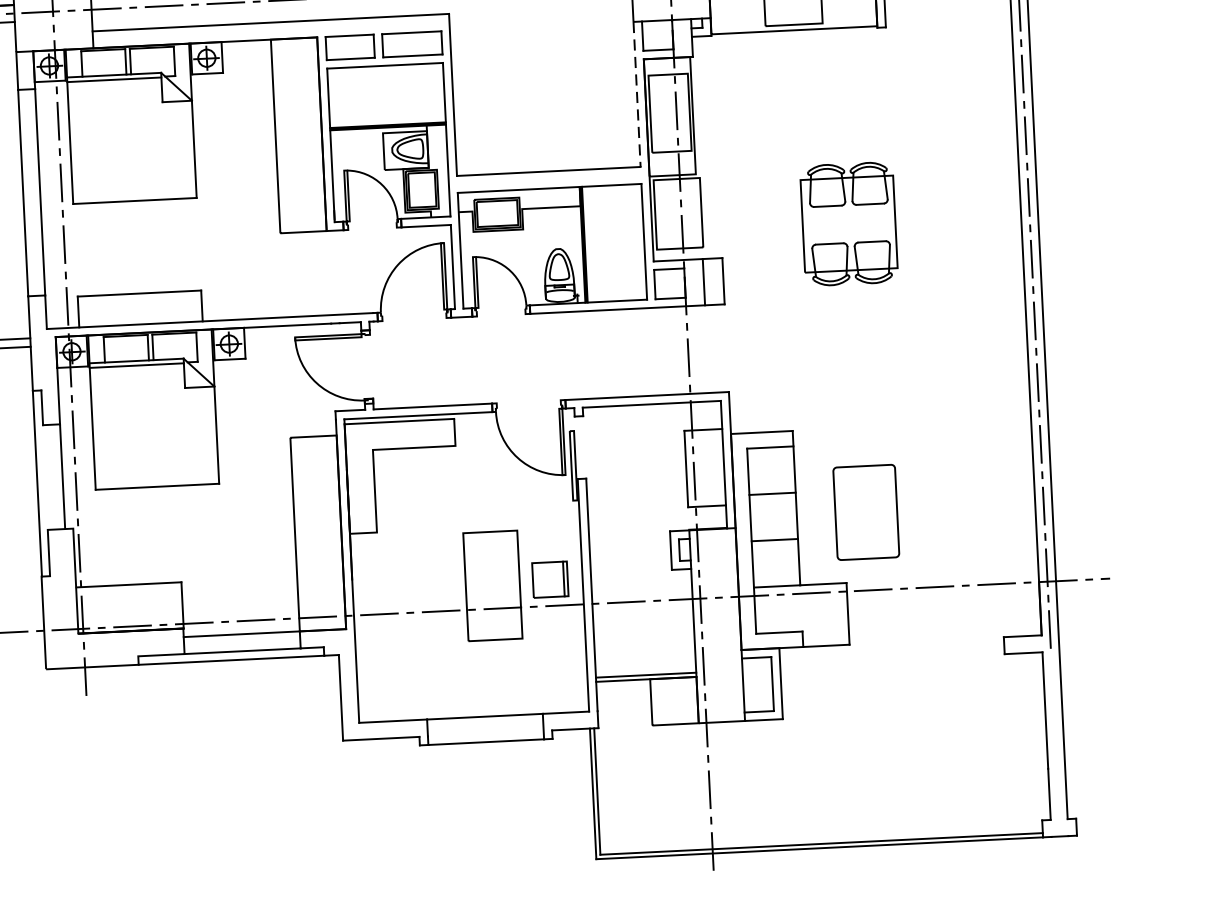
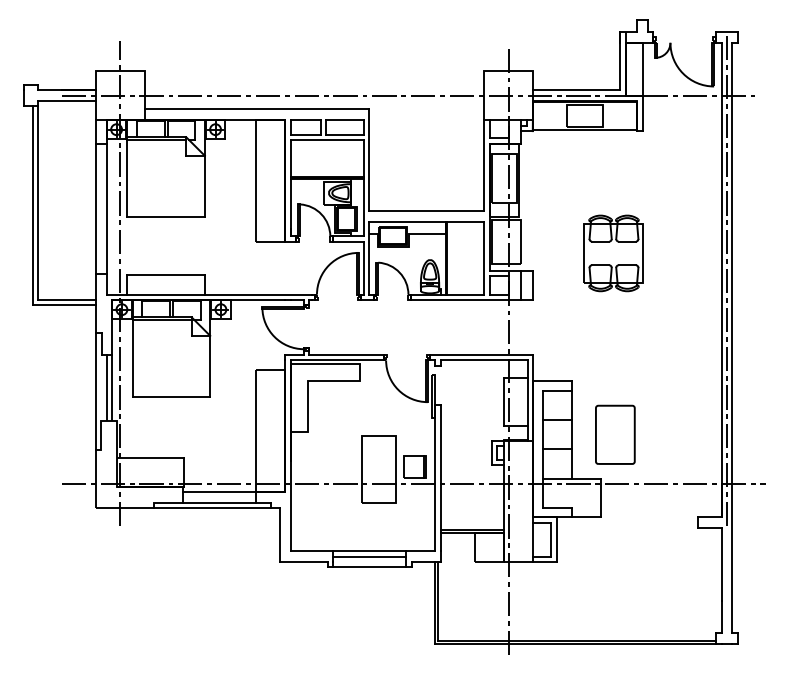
line: (637, 94) -> (484, 165), dashed -> solid
line: (53, 476) -> (106, 387), added
line: (484, 724) -> (369, 556), added

